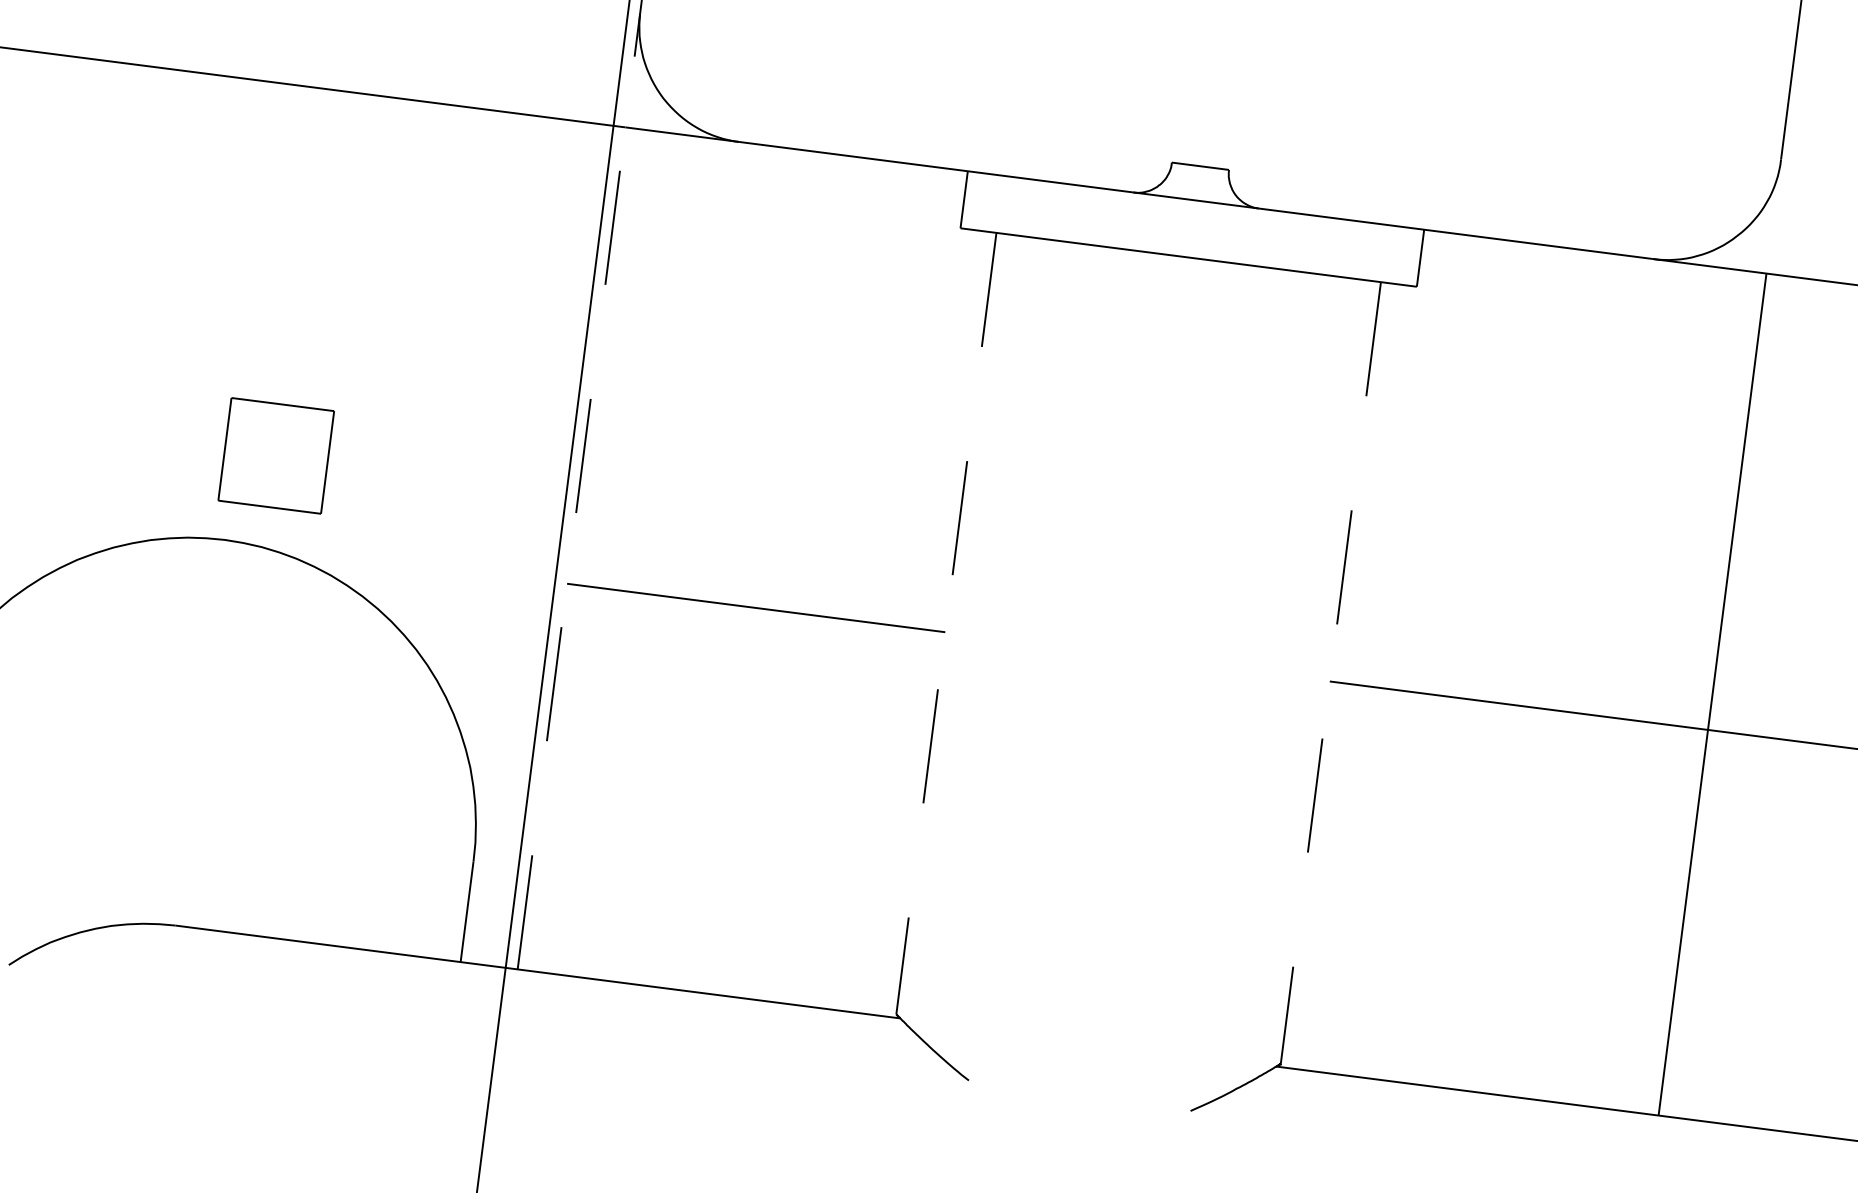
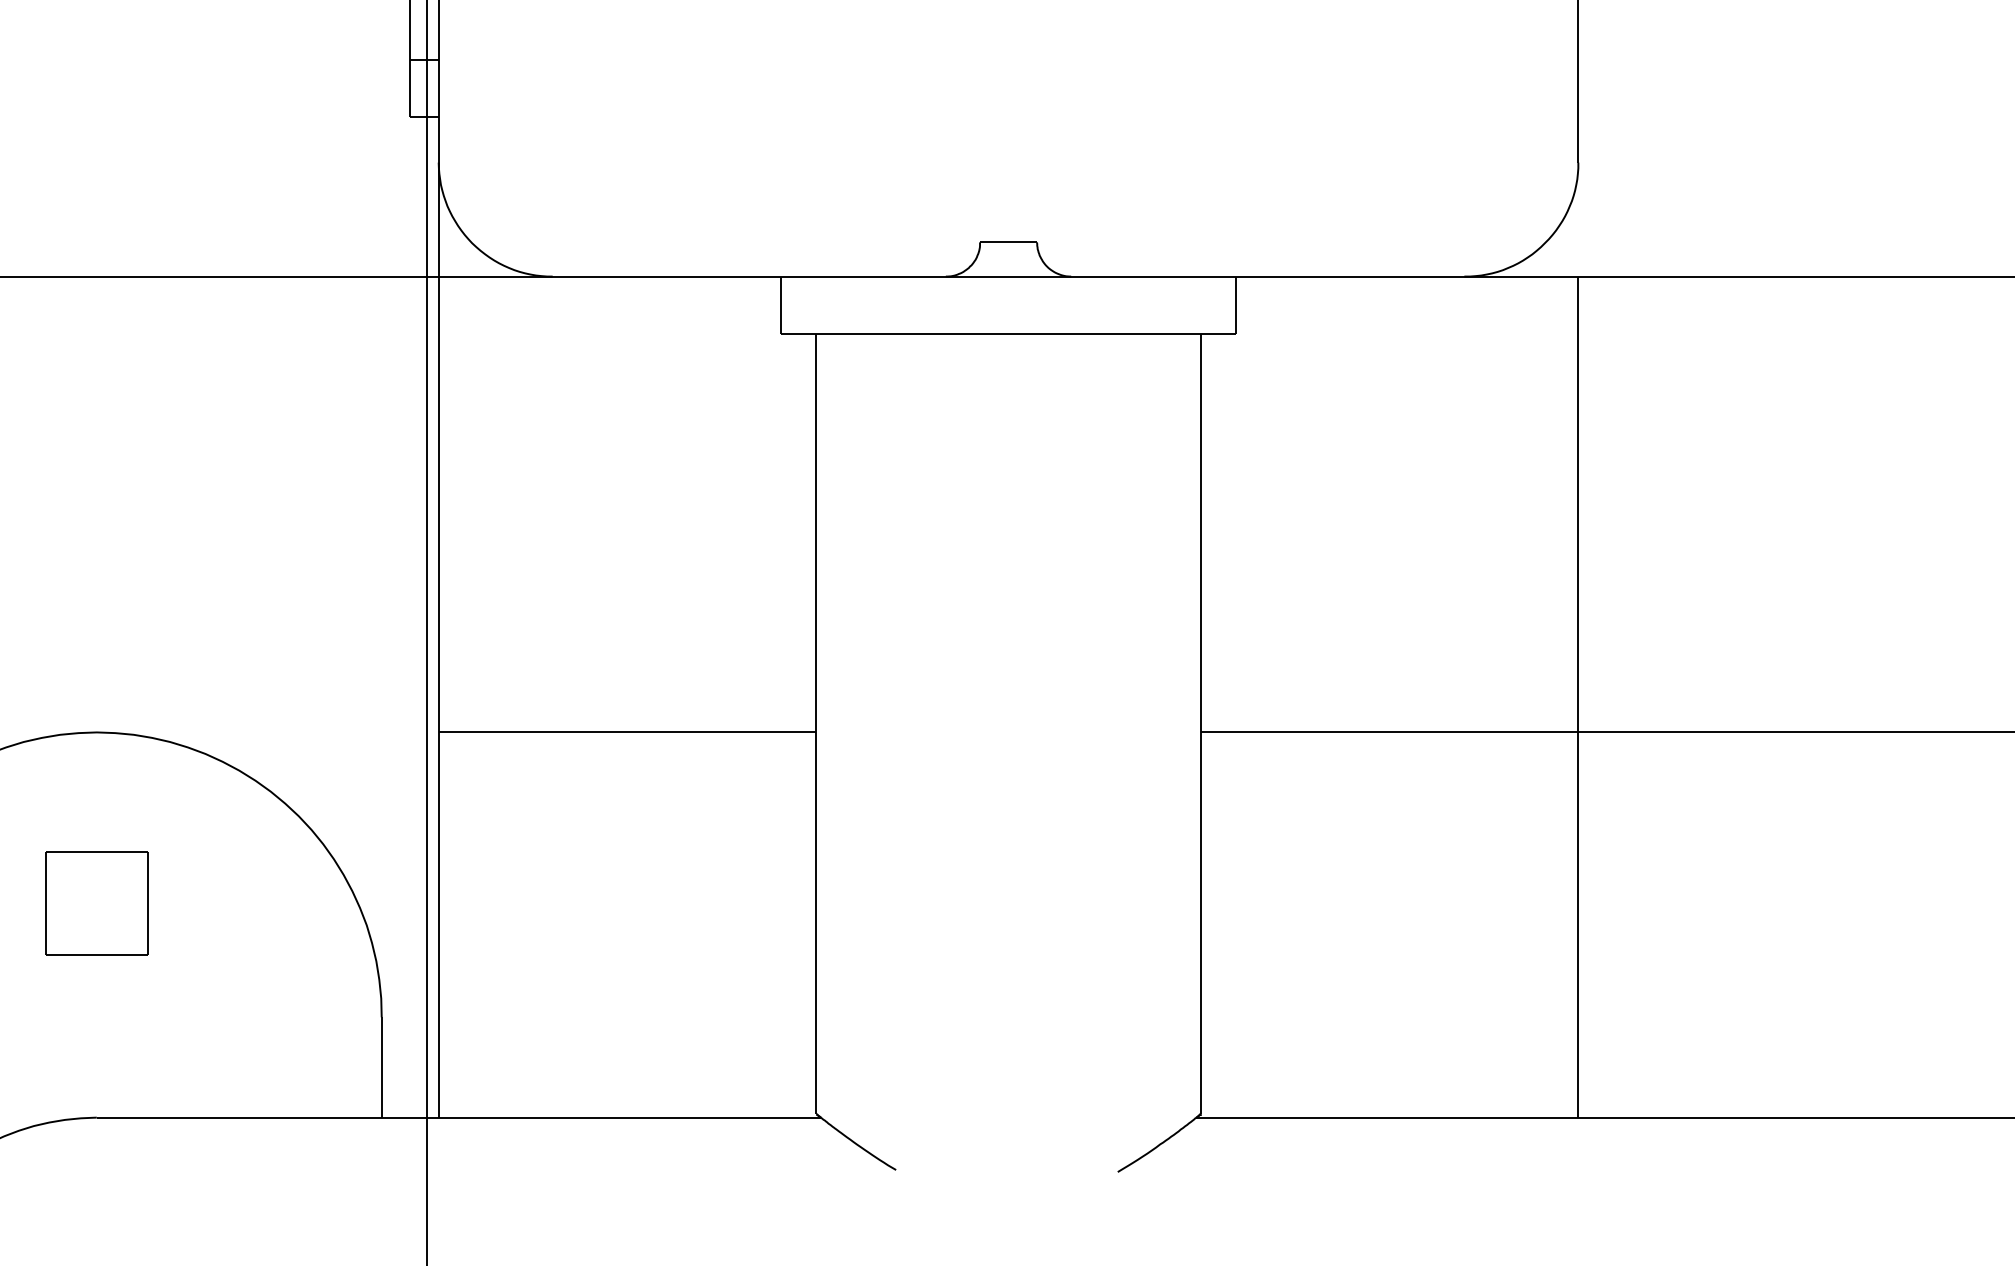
part: (275, 455) -> (96, 903), moved
line: (578, 491) -> (438, 640), dashed -> solid
line: (946, 624) -> (816, 724), dashed -> solid
line: (1330, 673) -> (1200, 724), dashed -> solid

